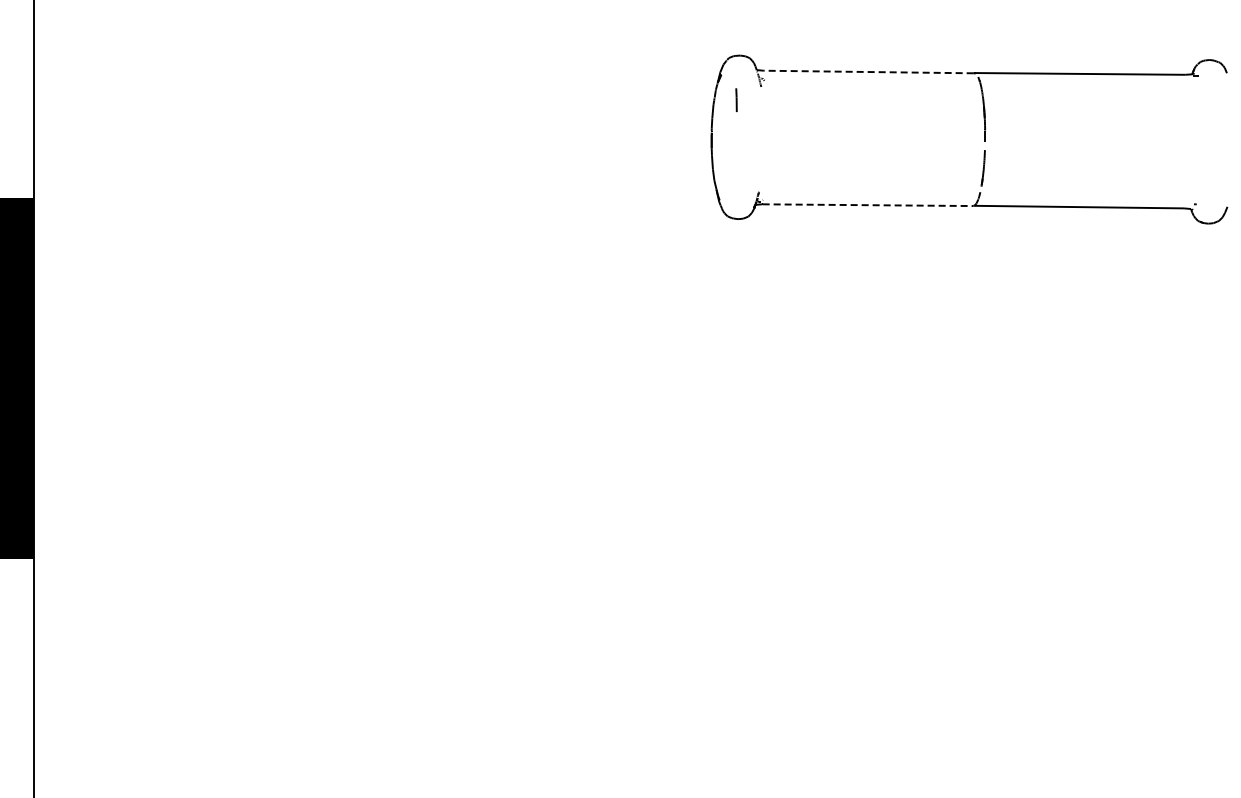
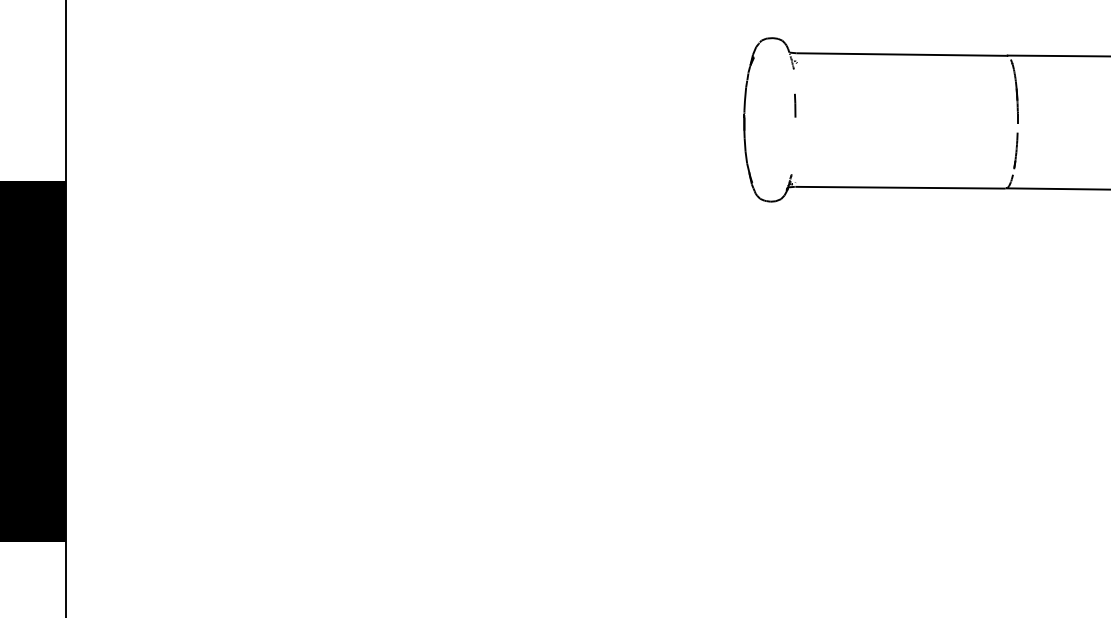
line: (868, 72) -> (901, 55), dashed -> solid
line: (736, 99) -> (795, 105), moved
line: (868, 205) -> (901, 188), dashed -> solid

